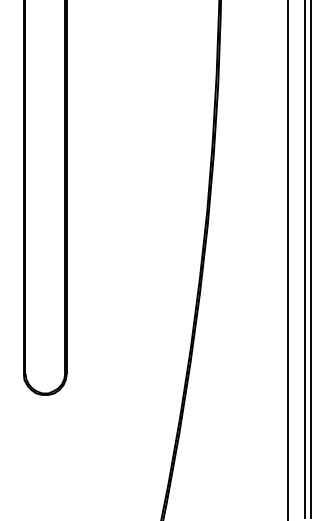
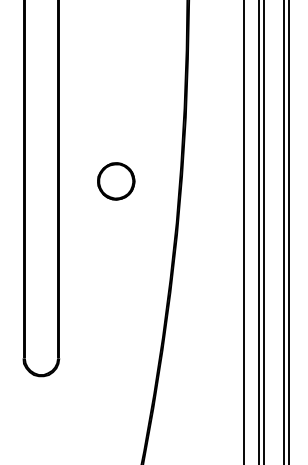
part: (135, 161) -> (116, 181), added

